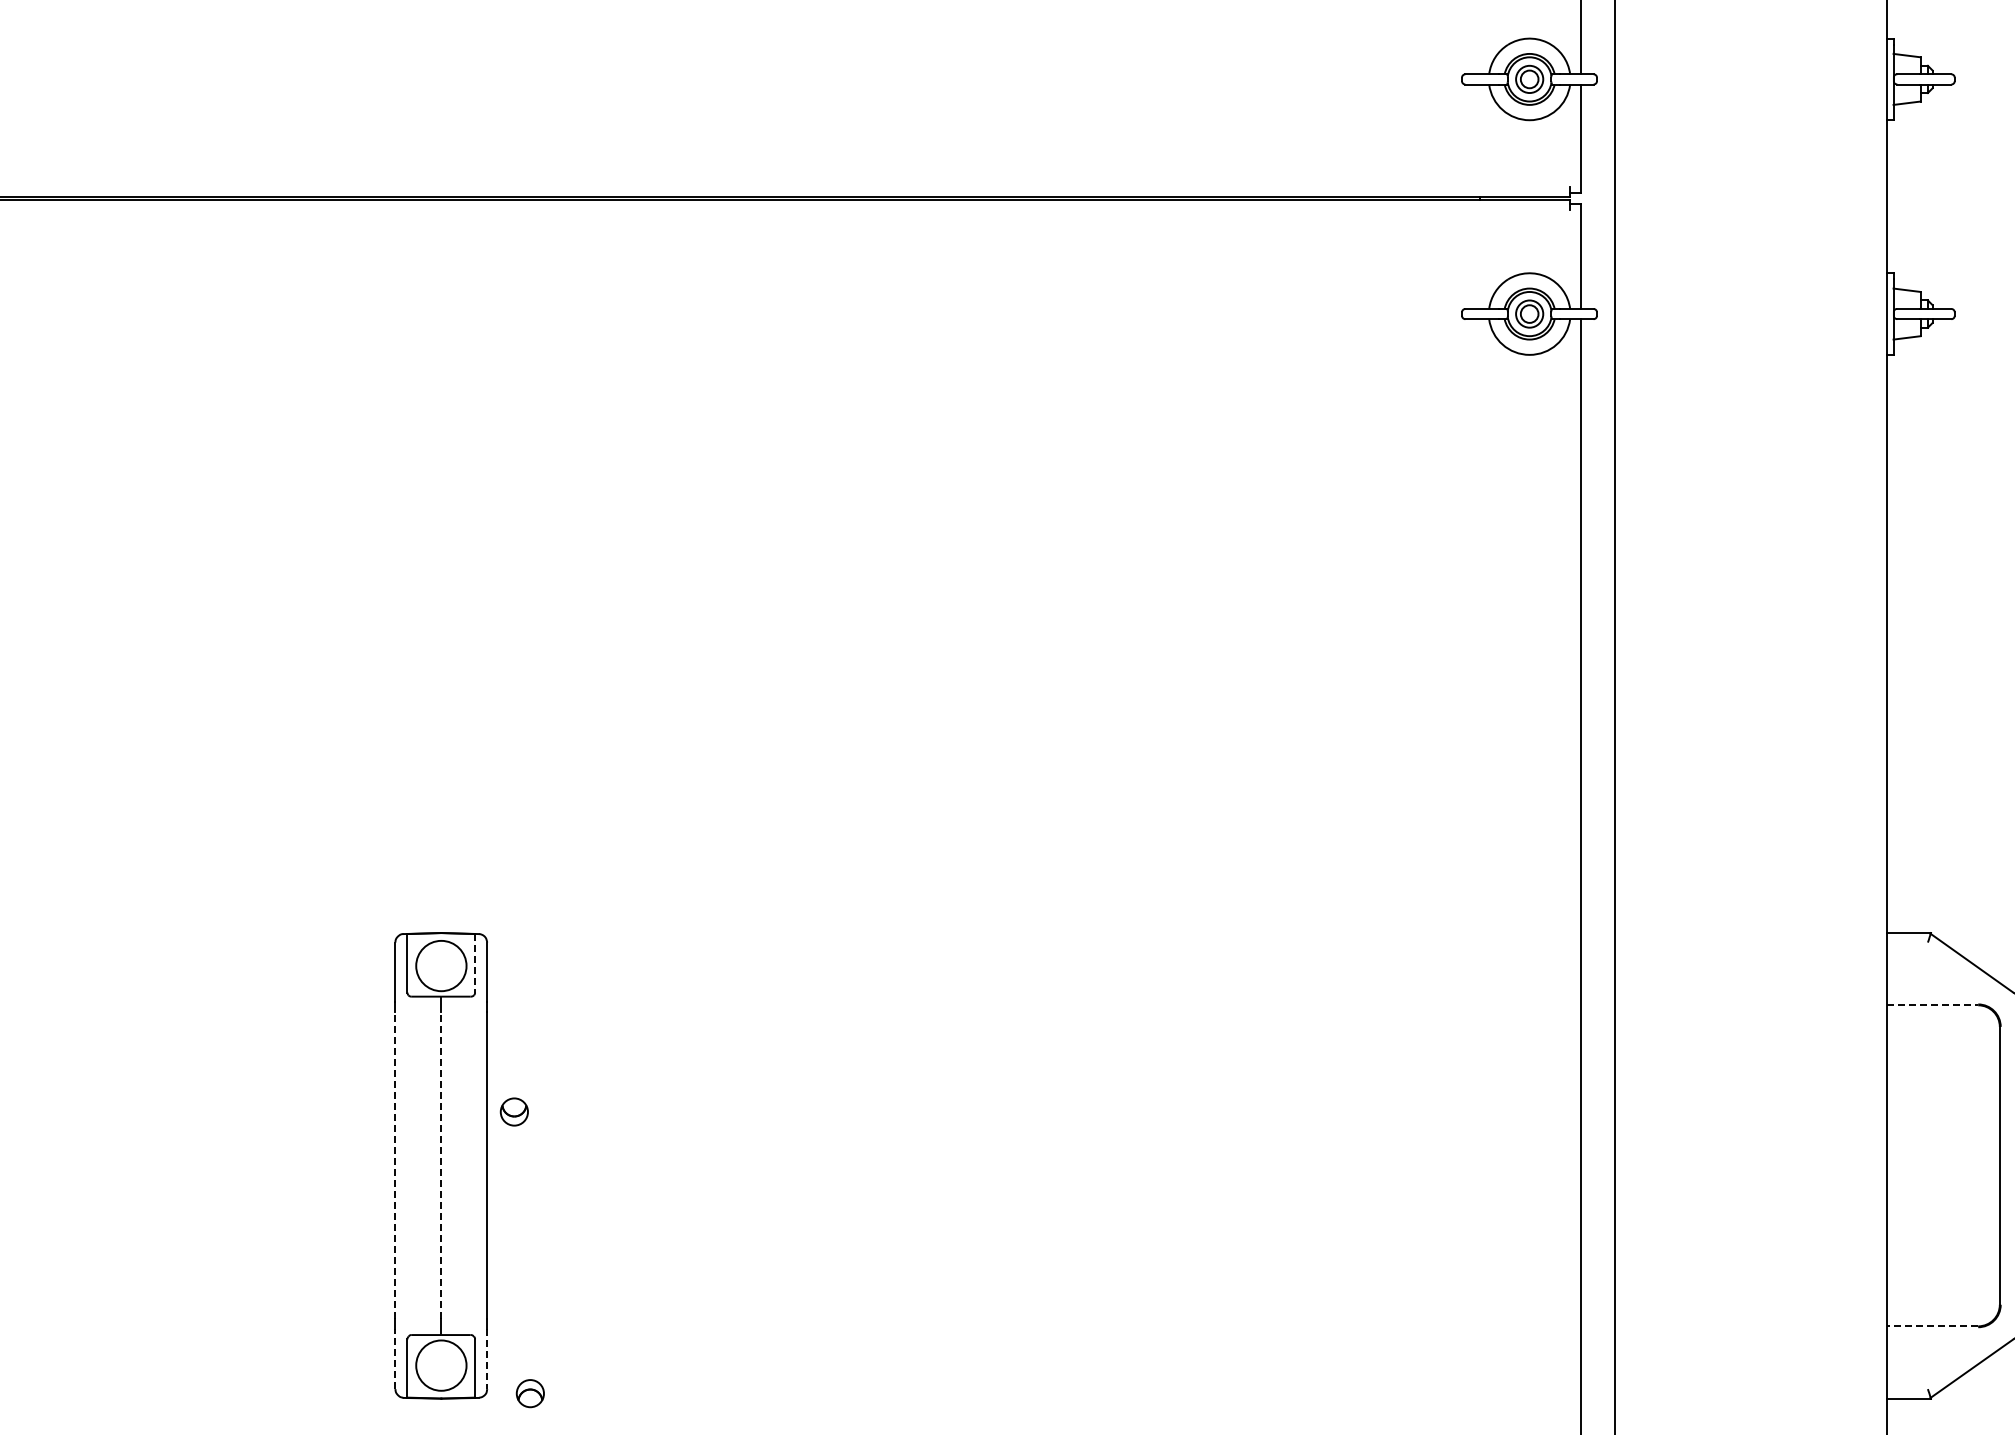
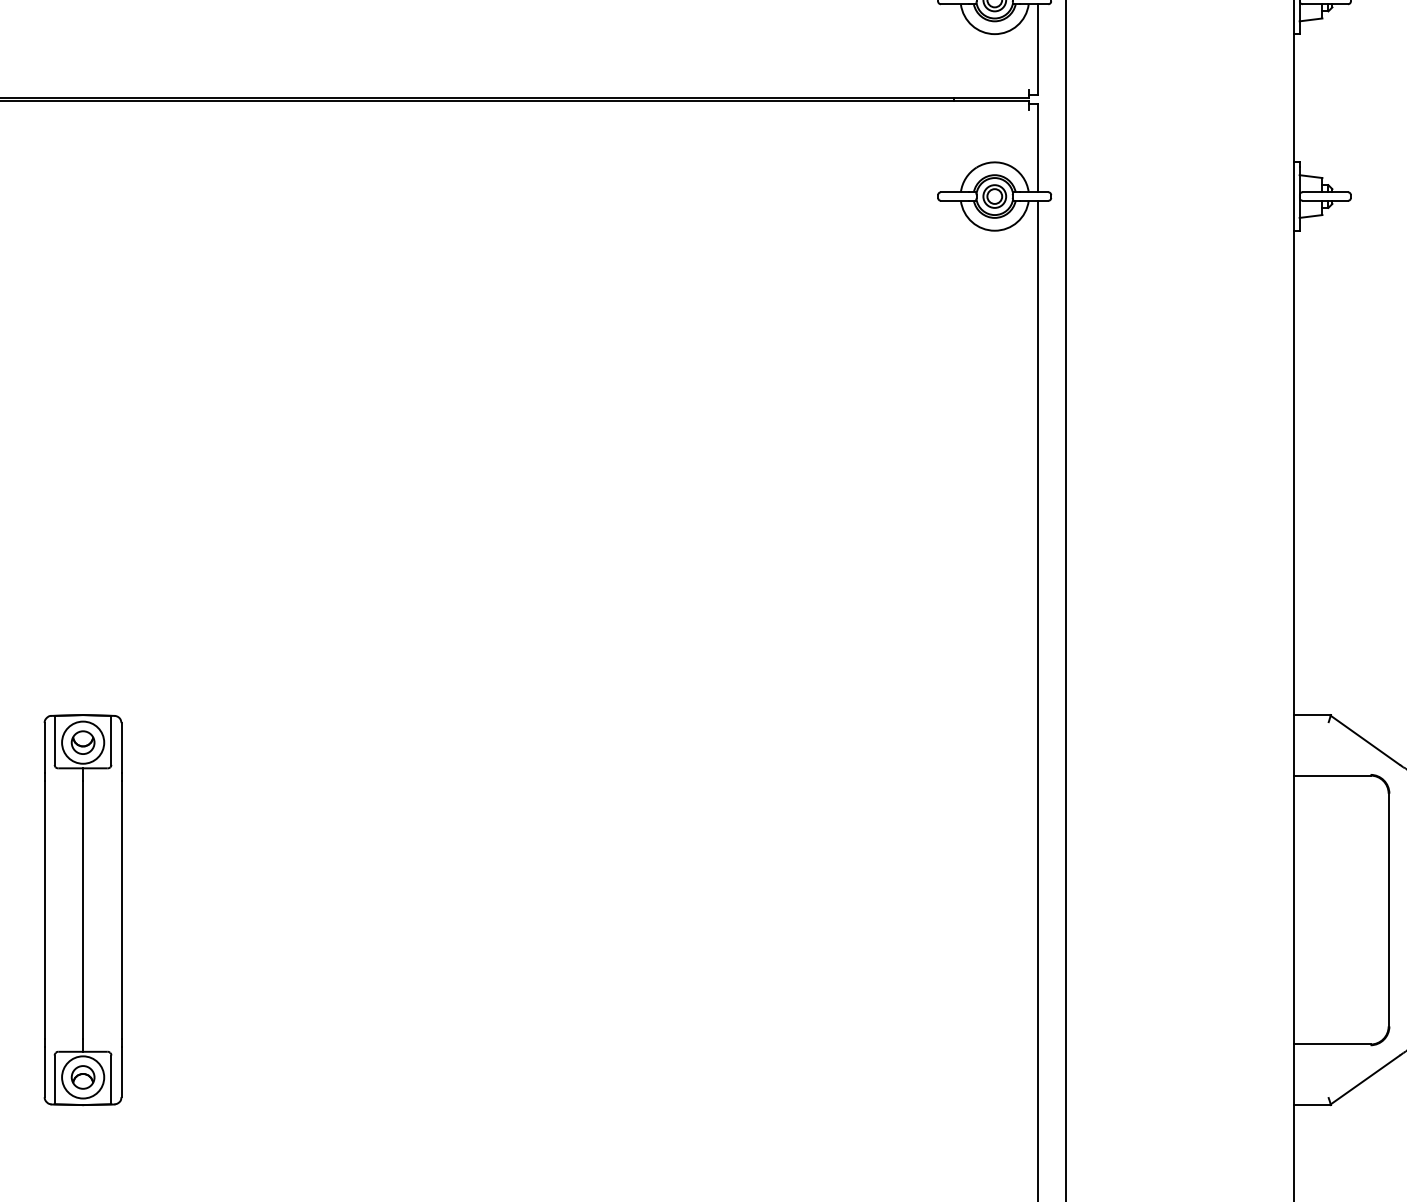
line: (475, 963) -> (111, 740), dashed -> solid
line: (1932, 1005) -> (1332, 775), dashed -> solid
part: (513, 1111) -> (82, 742), moved
line: (395, 1165) -> (44, 909), dashed -> solid
line: (441, 1165) -> (83, 909), dashed -> solid
line: (1932, 1326) -> (1332, 1044), dashed -> solid
line: (395, 1359) -> (44, 1072), dashed -> solid
line: (487, 1359) -> (121, 1072), dashed -> solid
part: (529, 1393) -> (82, 1077), moved

